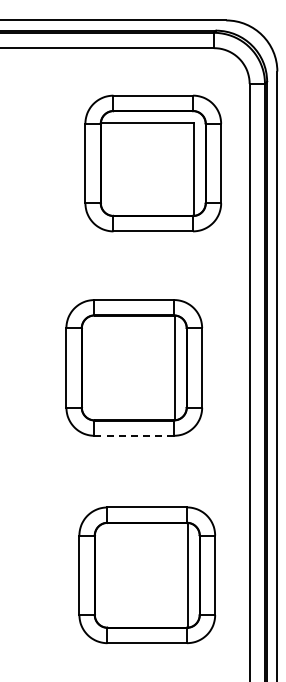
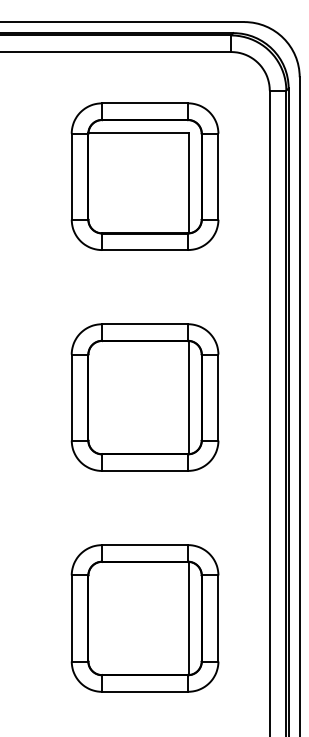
part: (152, 163) -> (144, 176), moved
line: (134, 435) -> (145, 470), dashed -> solid
part: (147, 575) -> (145, 618), moved

